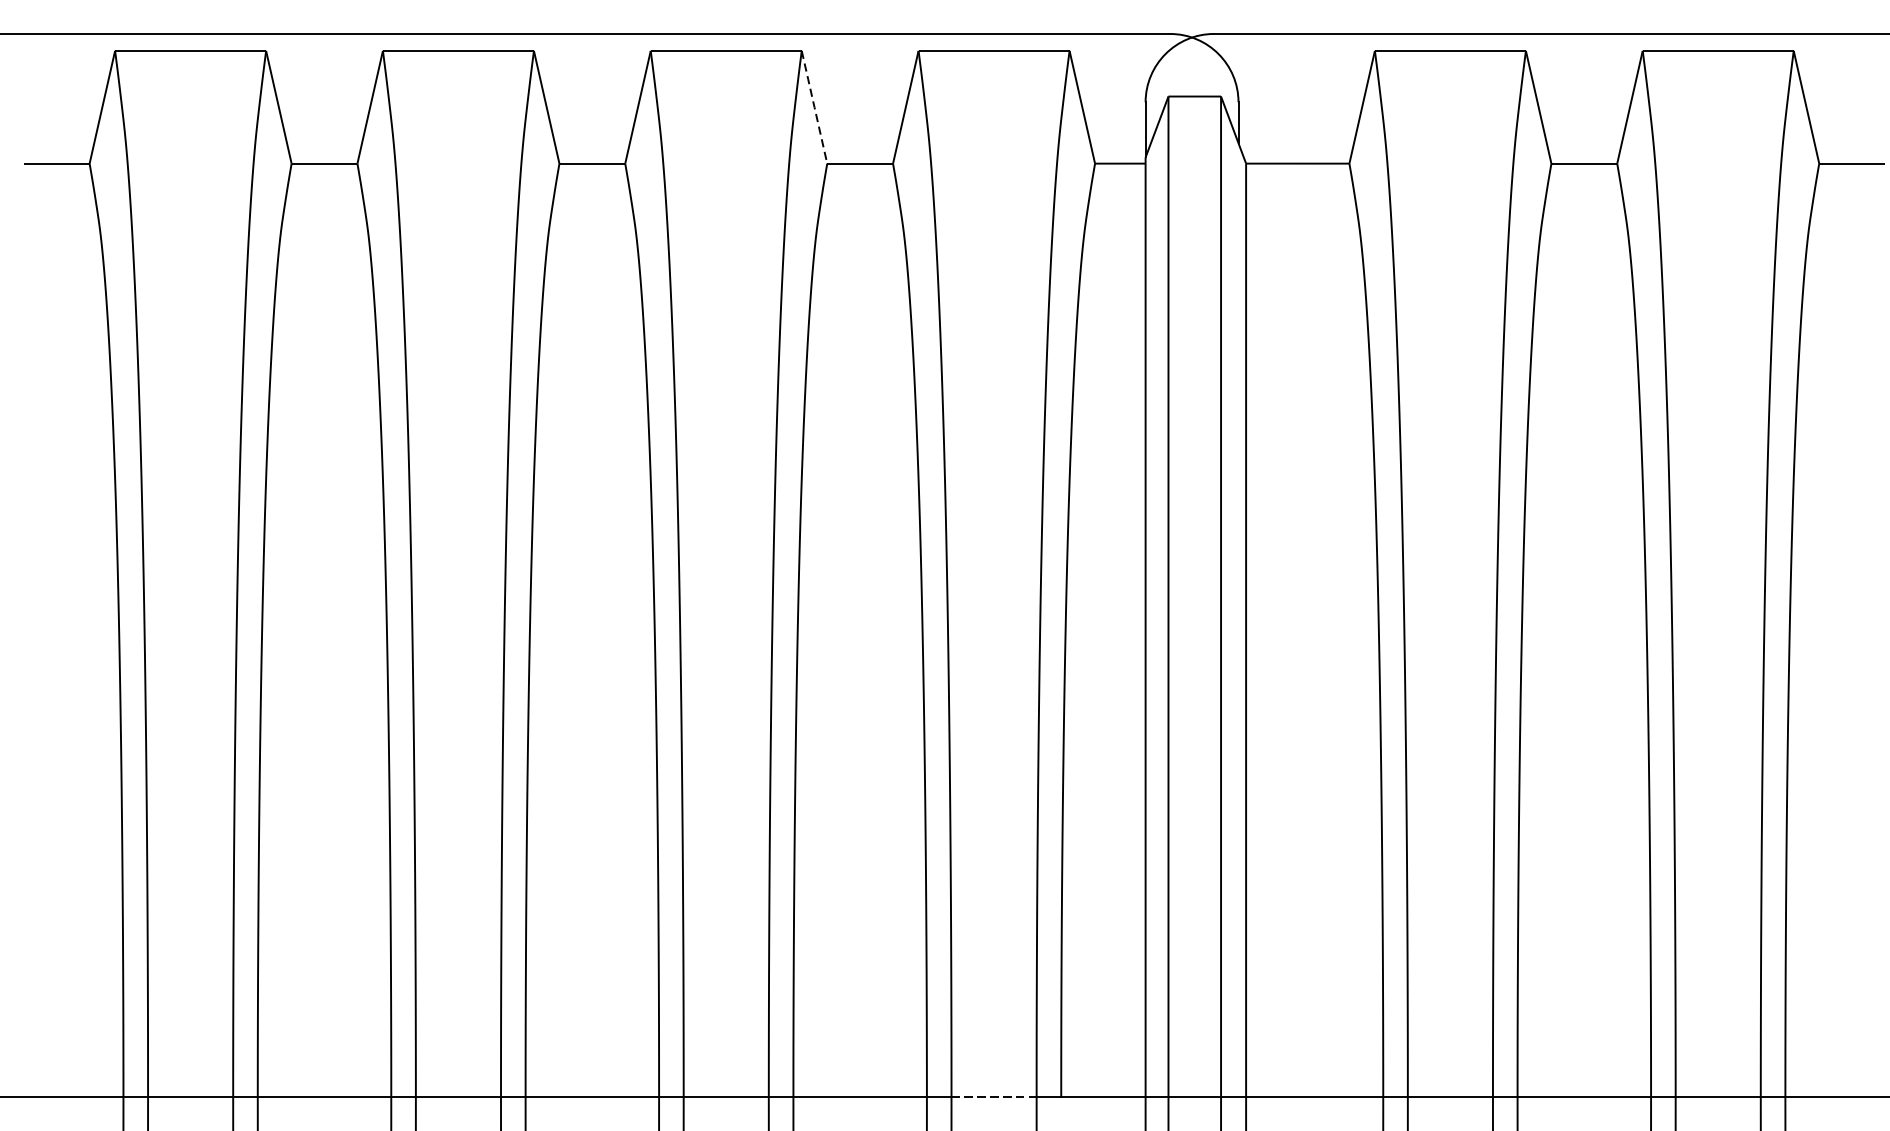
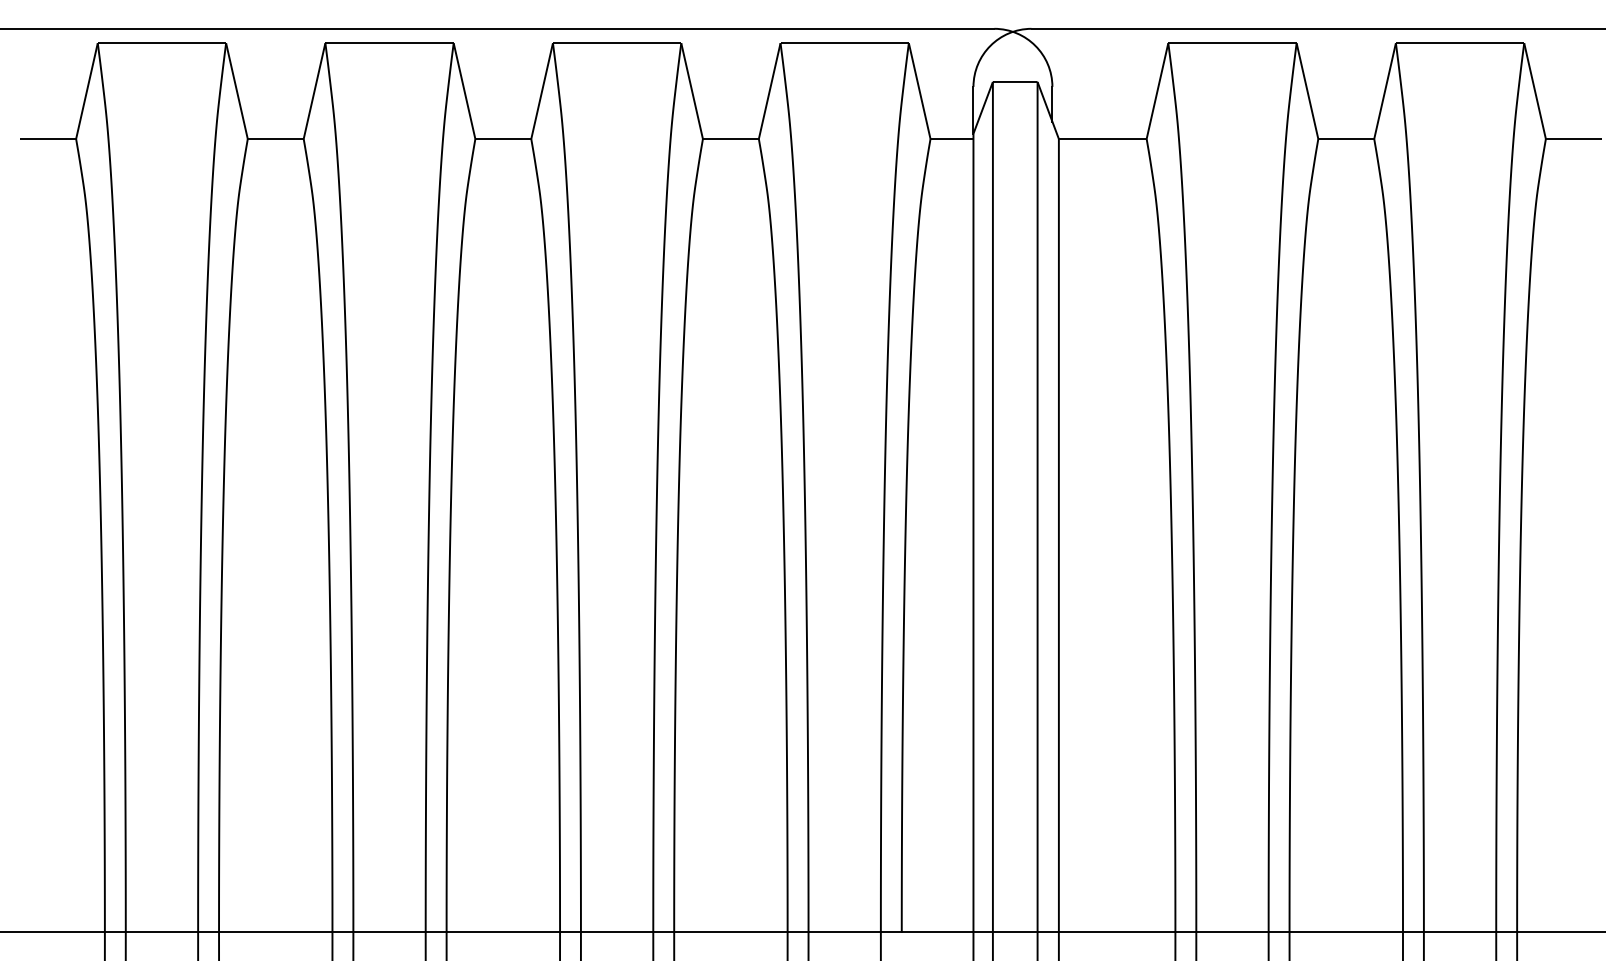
line: (814, 107) -> (692, 91), dashed -> solid
line: (995, 1097) -> (845, 932), dashed -> solid

